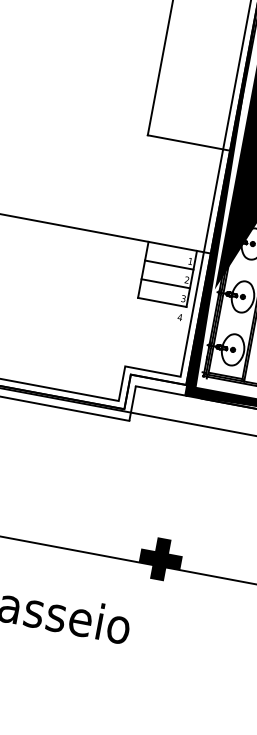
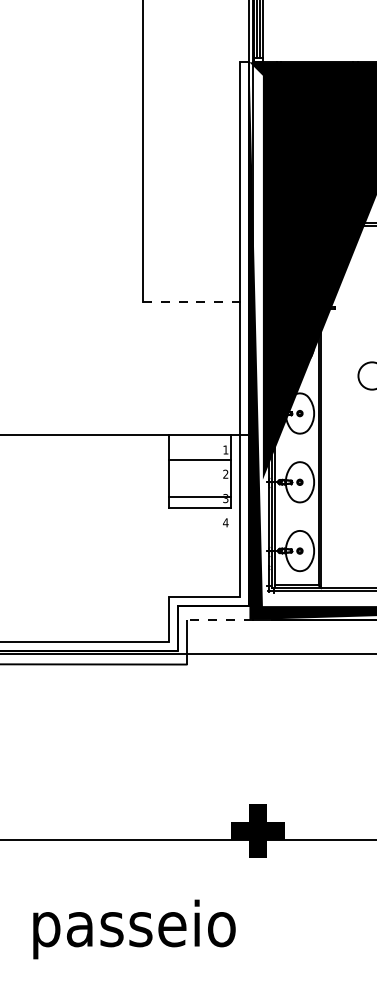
line: (189, 142) -> (196, 301), solid -> dashed
line: (165, 283) -> (199, 496), moved
line: (161, 390) -> (219, 619), solid -> dashed

